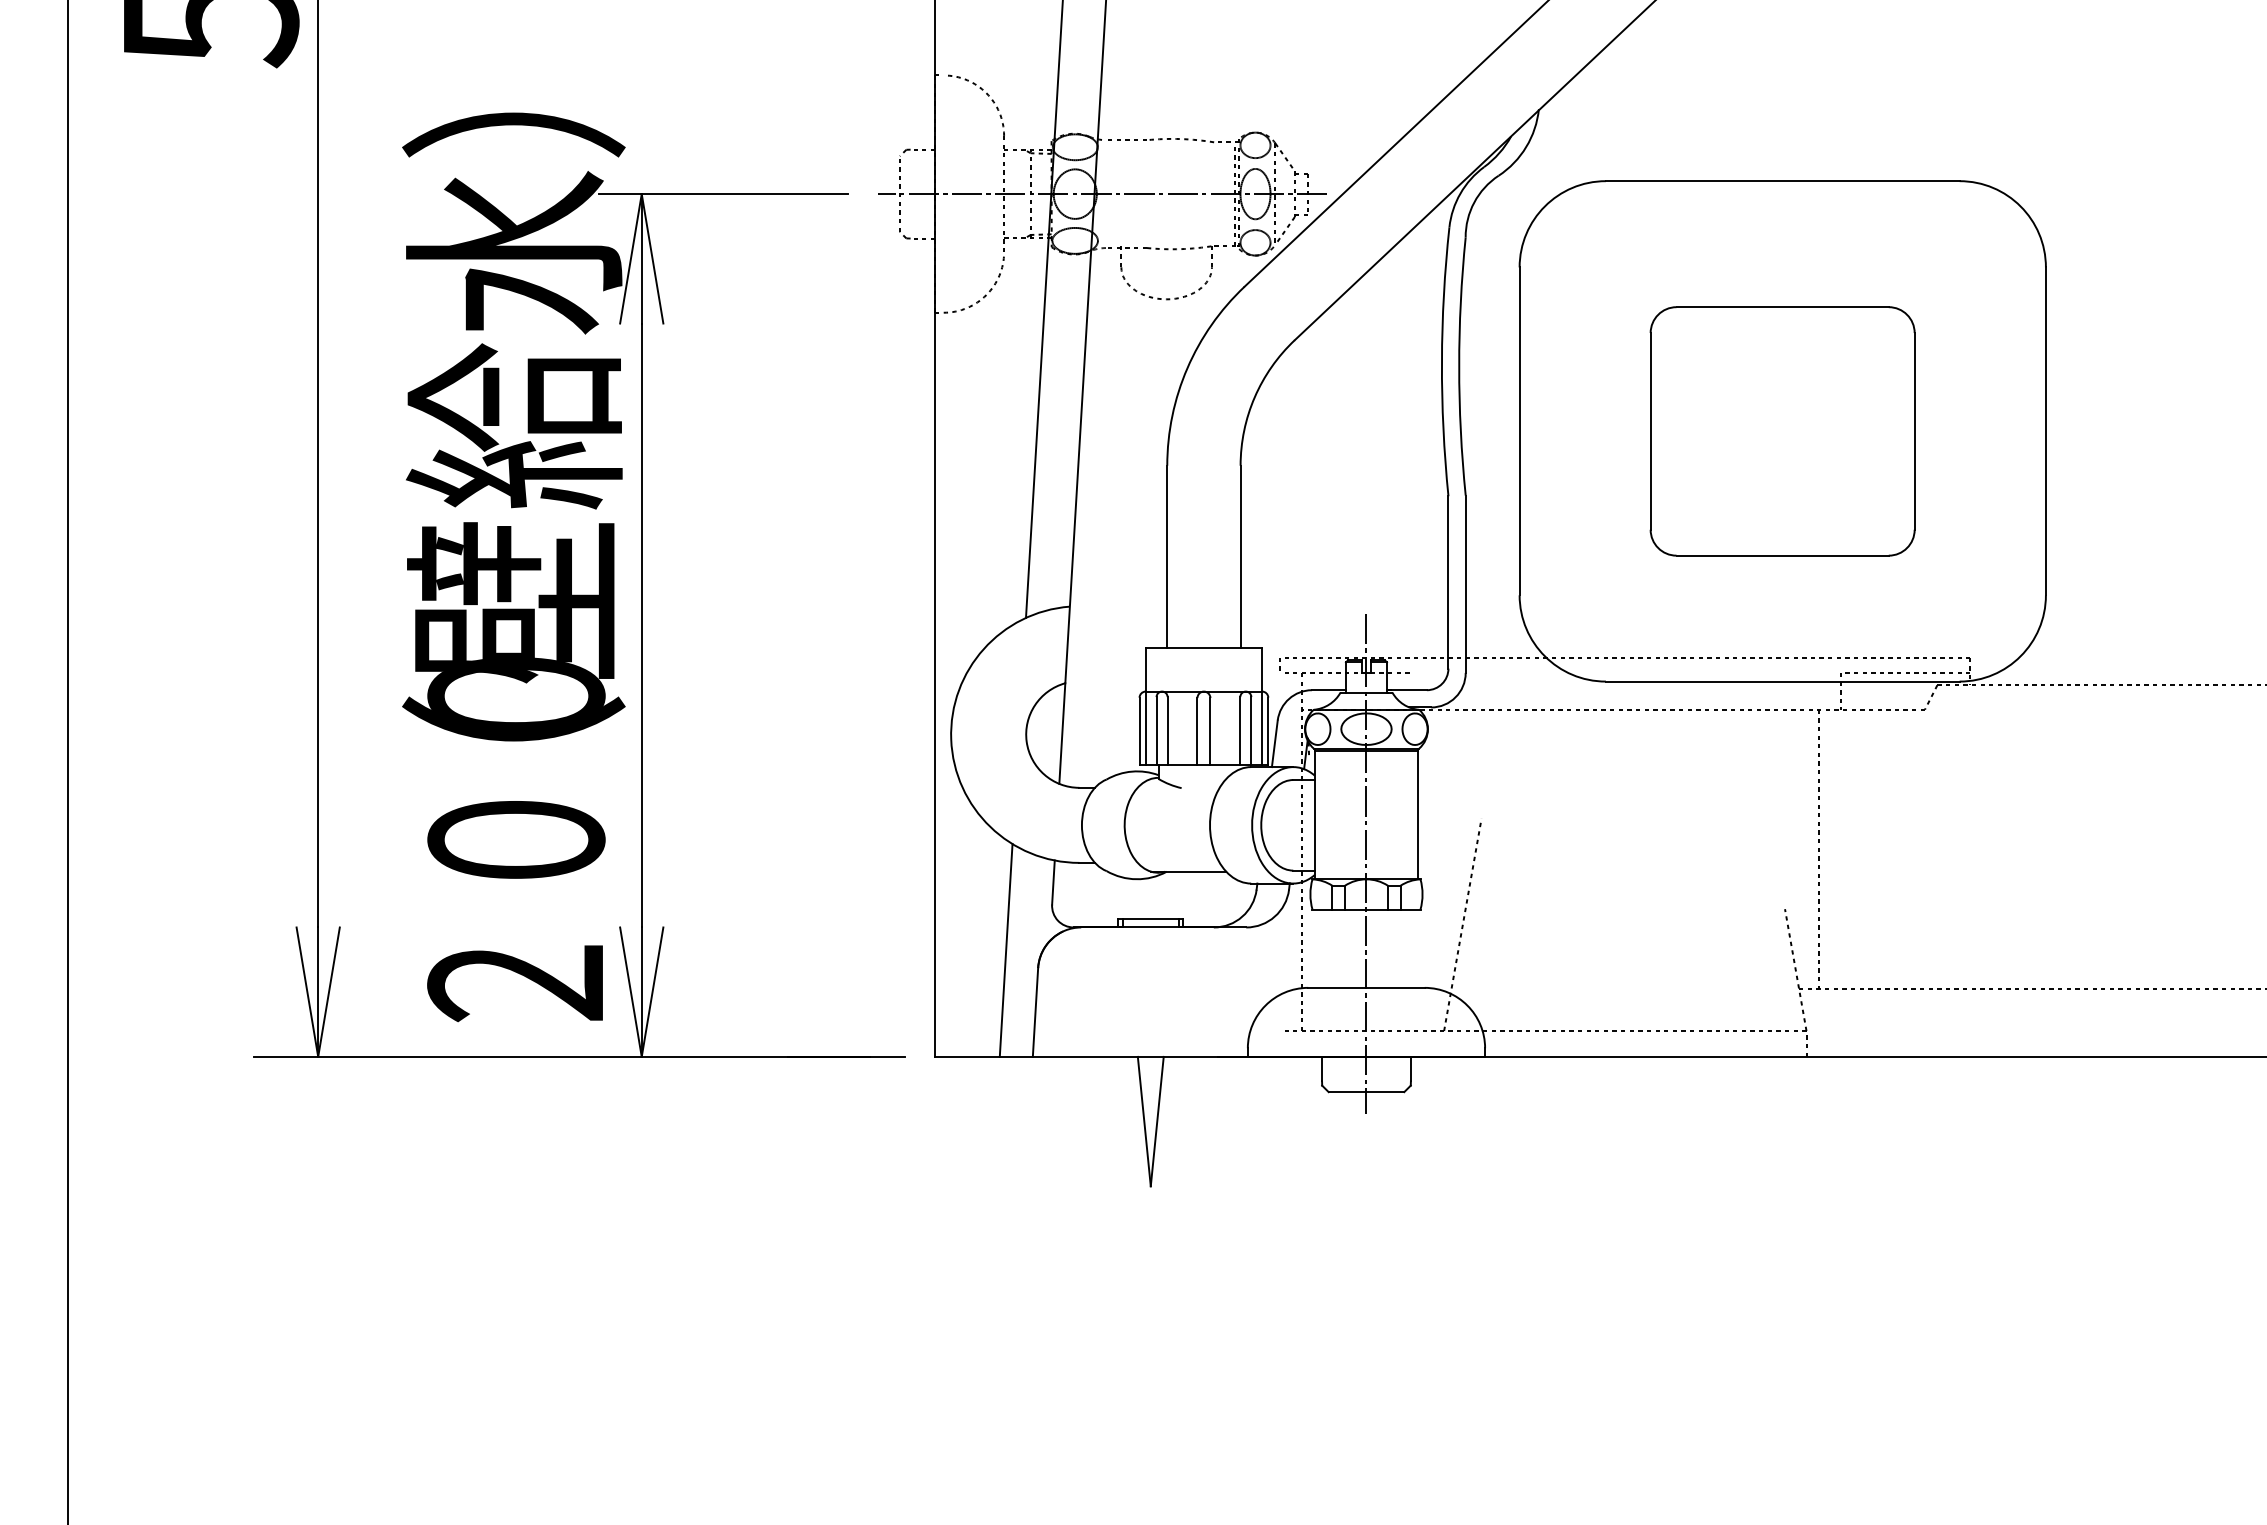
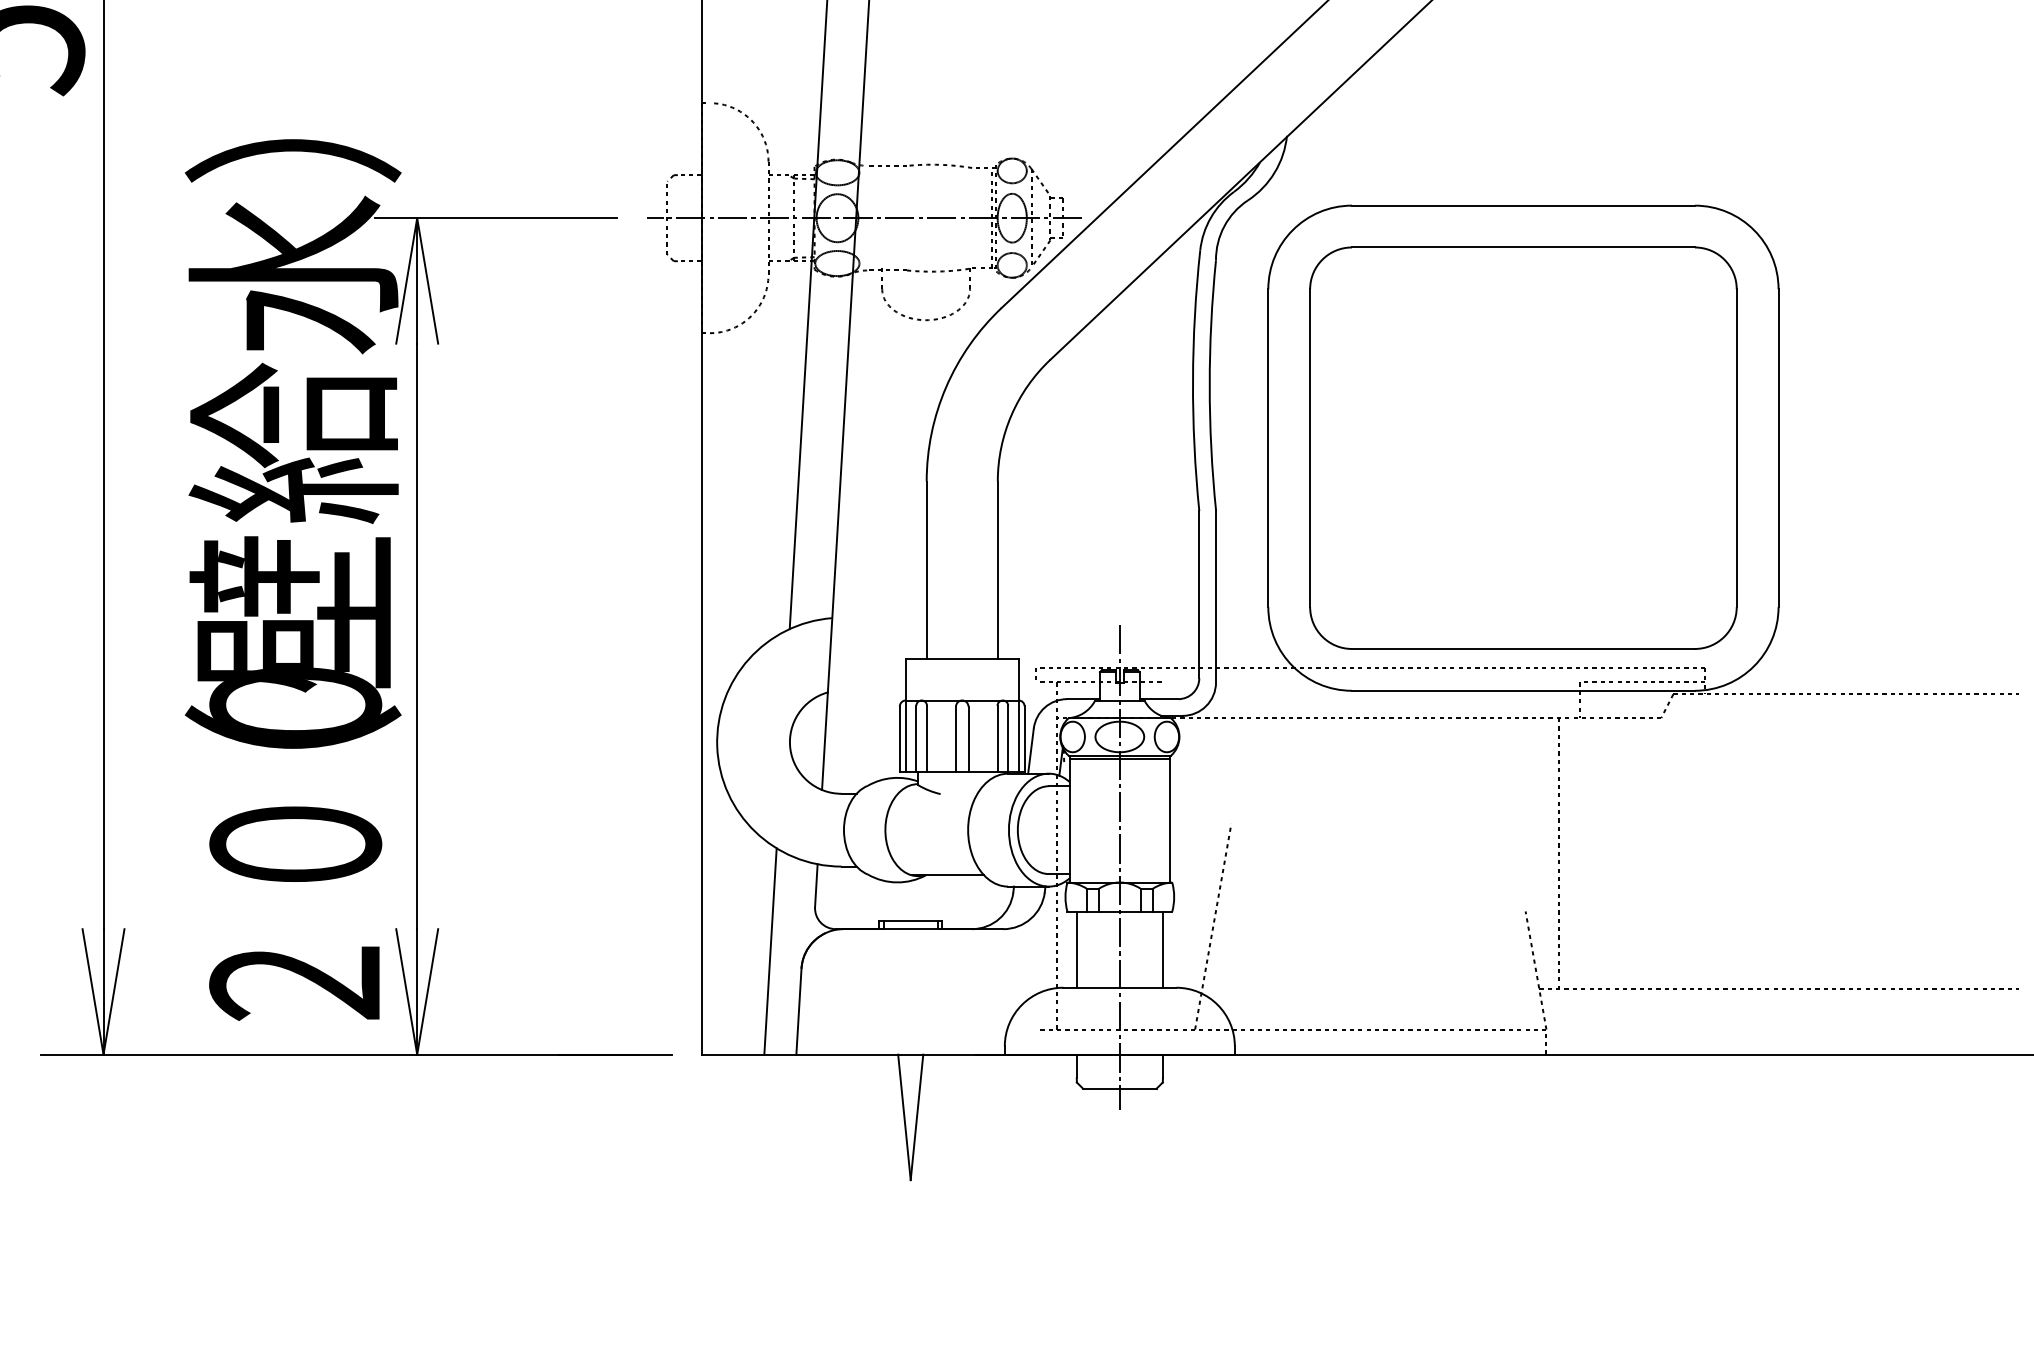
part: (1782, 431) -> (1523, 448), size x1.67
line: (1322, 948) -> (1077, 949), added
line: (1410, 948) -> (1162, 949), added

